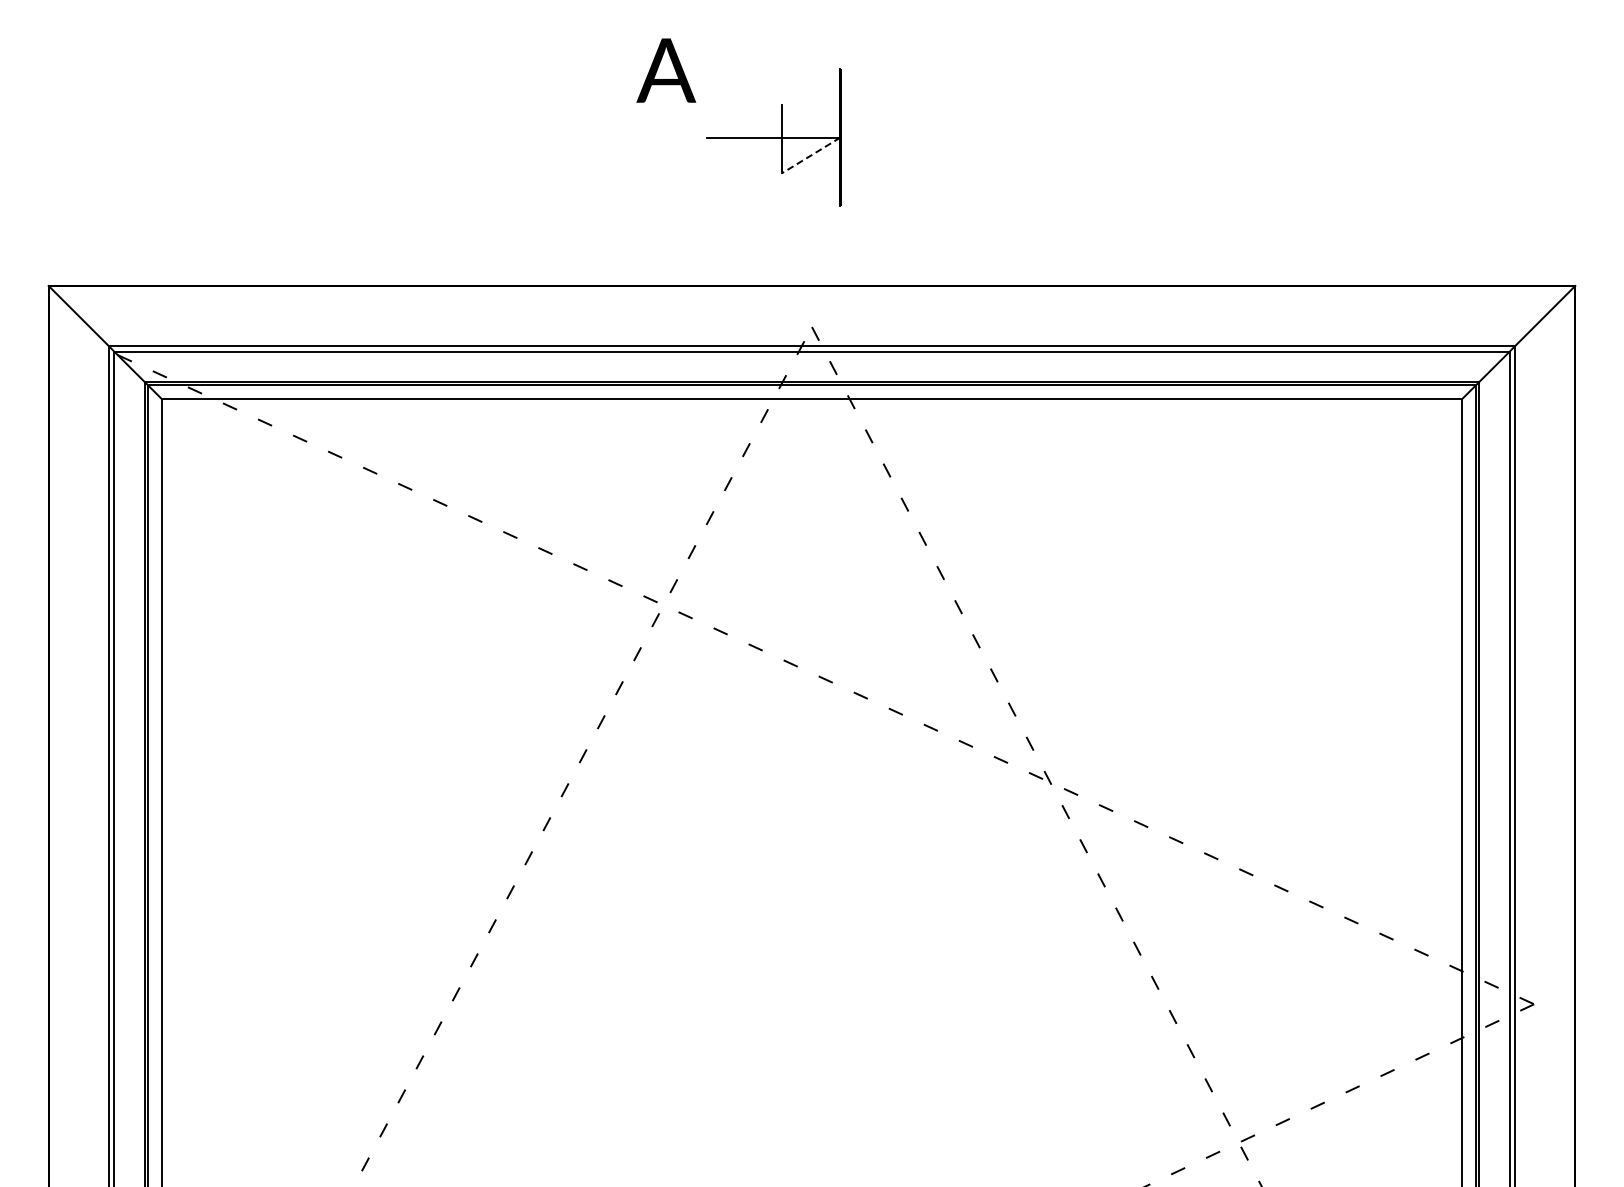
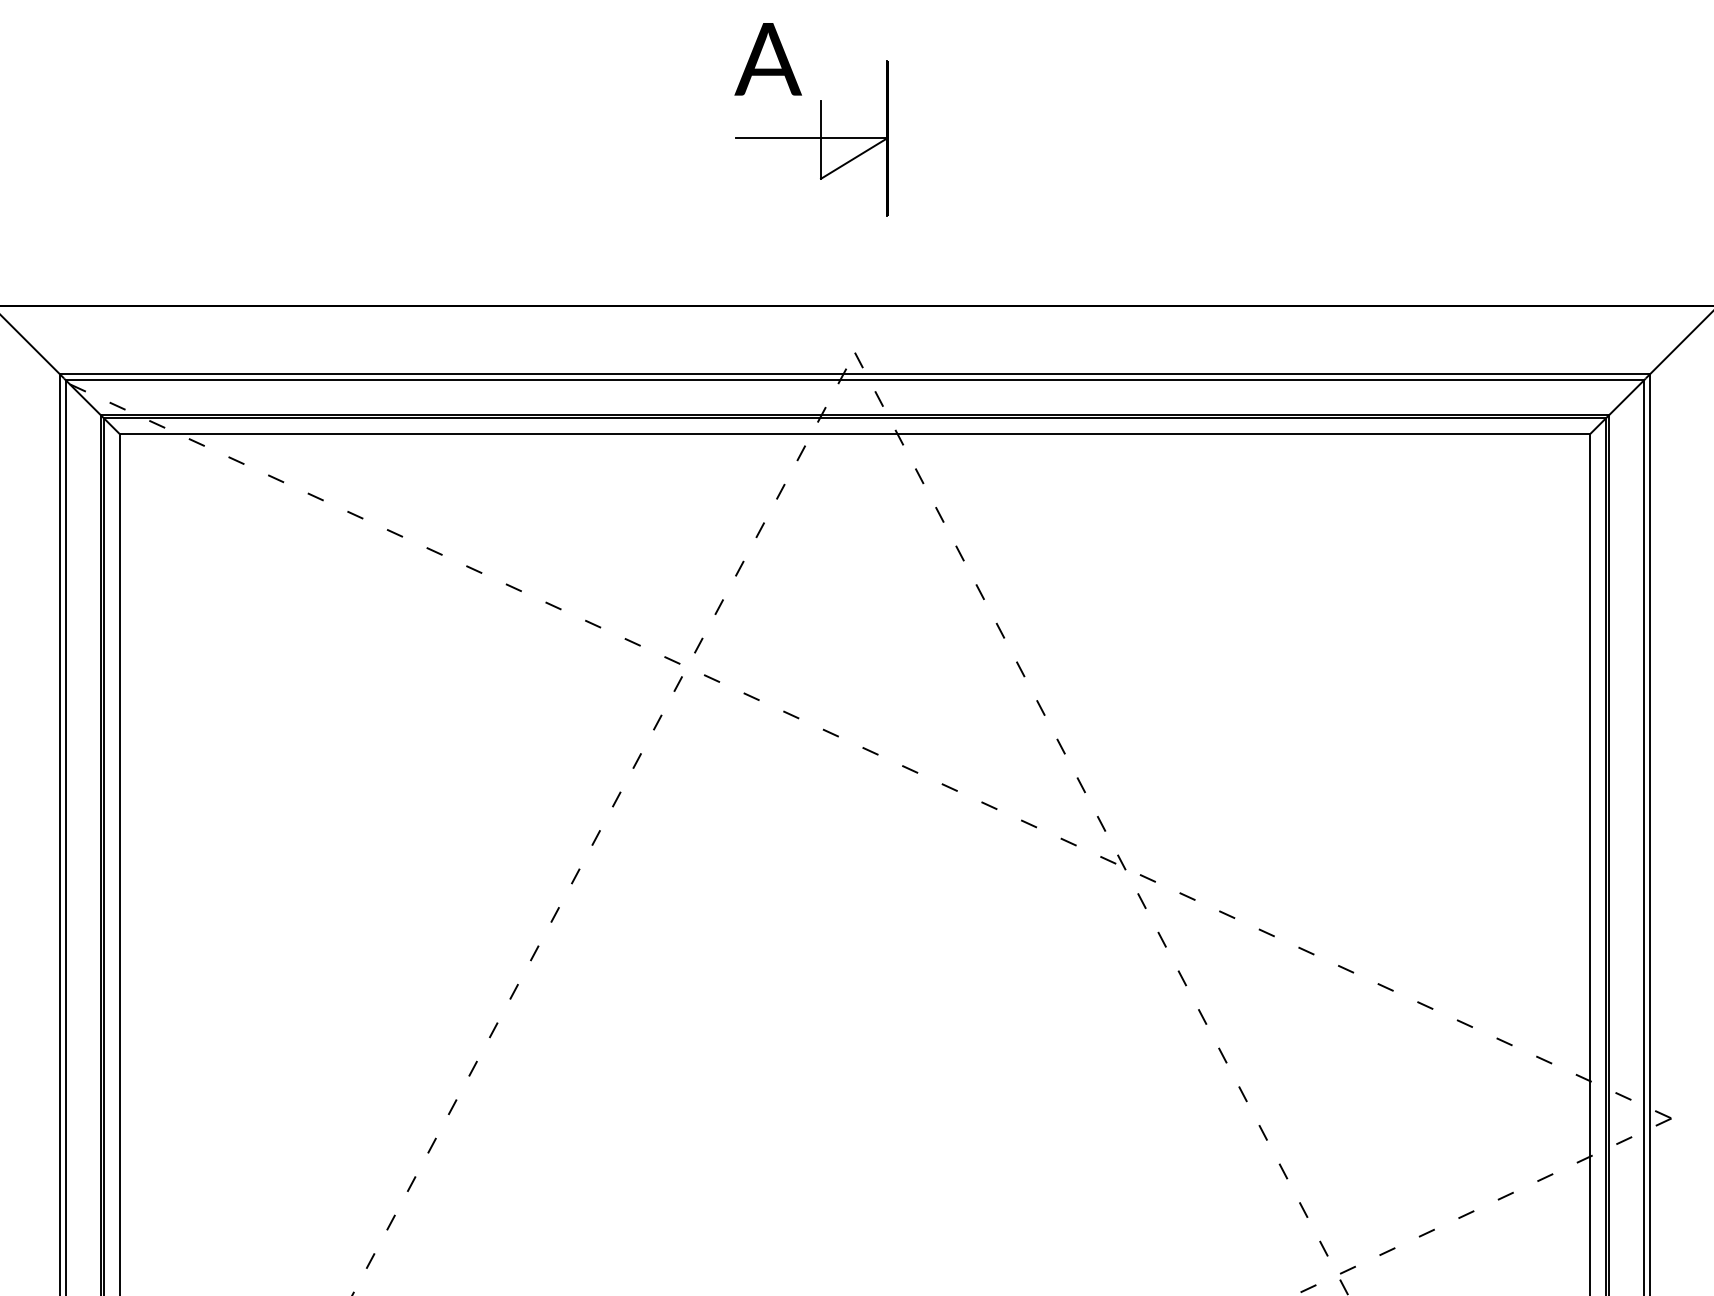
text: (666, 70) -> (768, 59), moved
line: (810, 155) -> (853, 158), dashed -> solid

